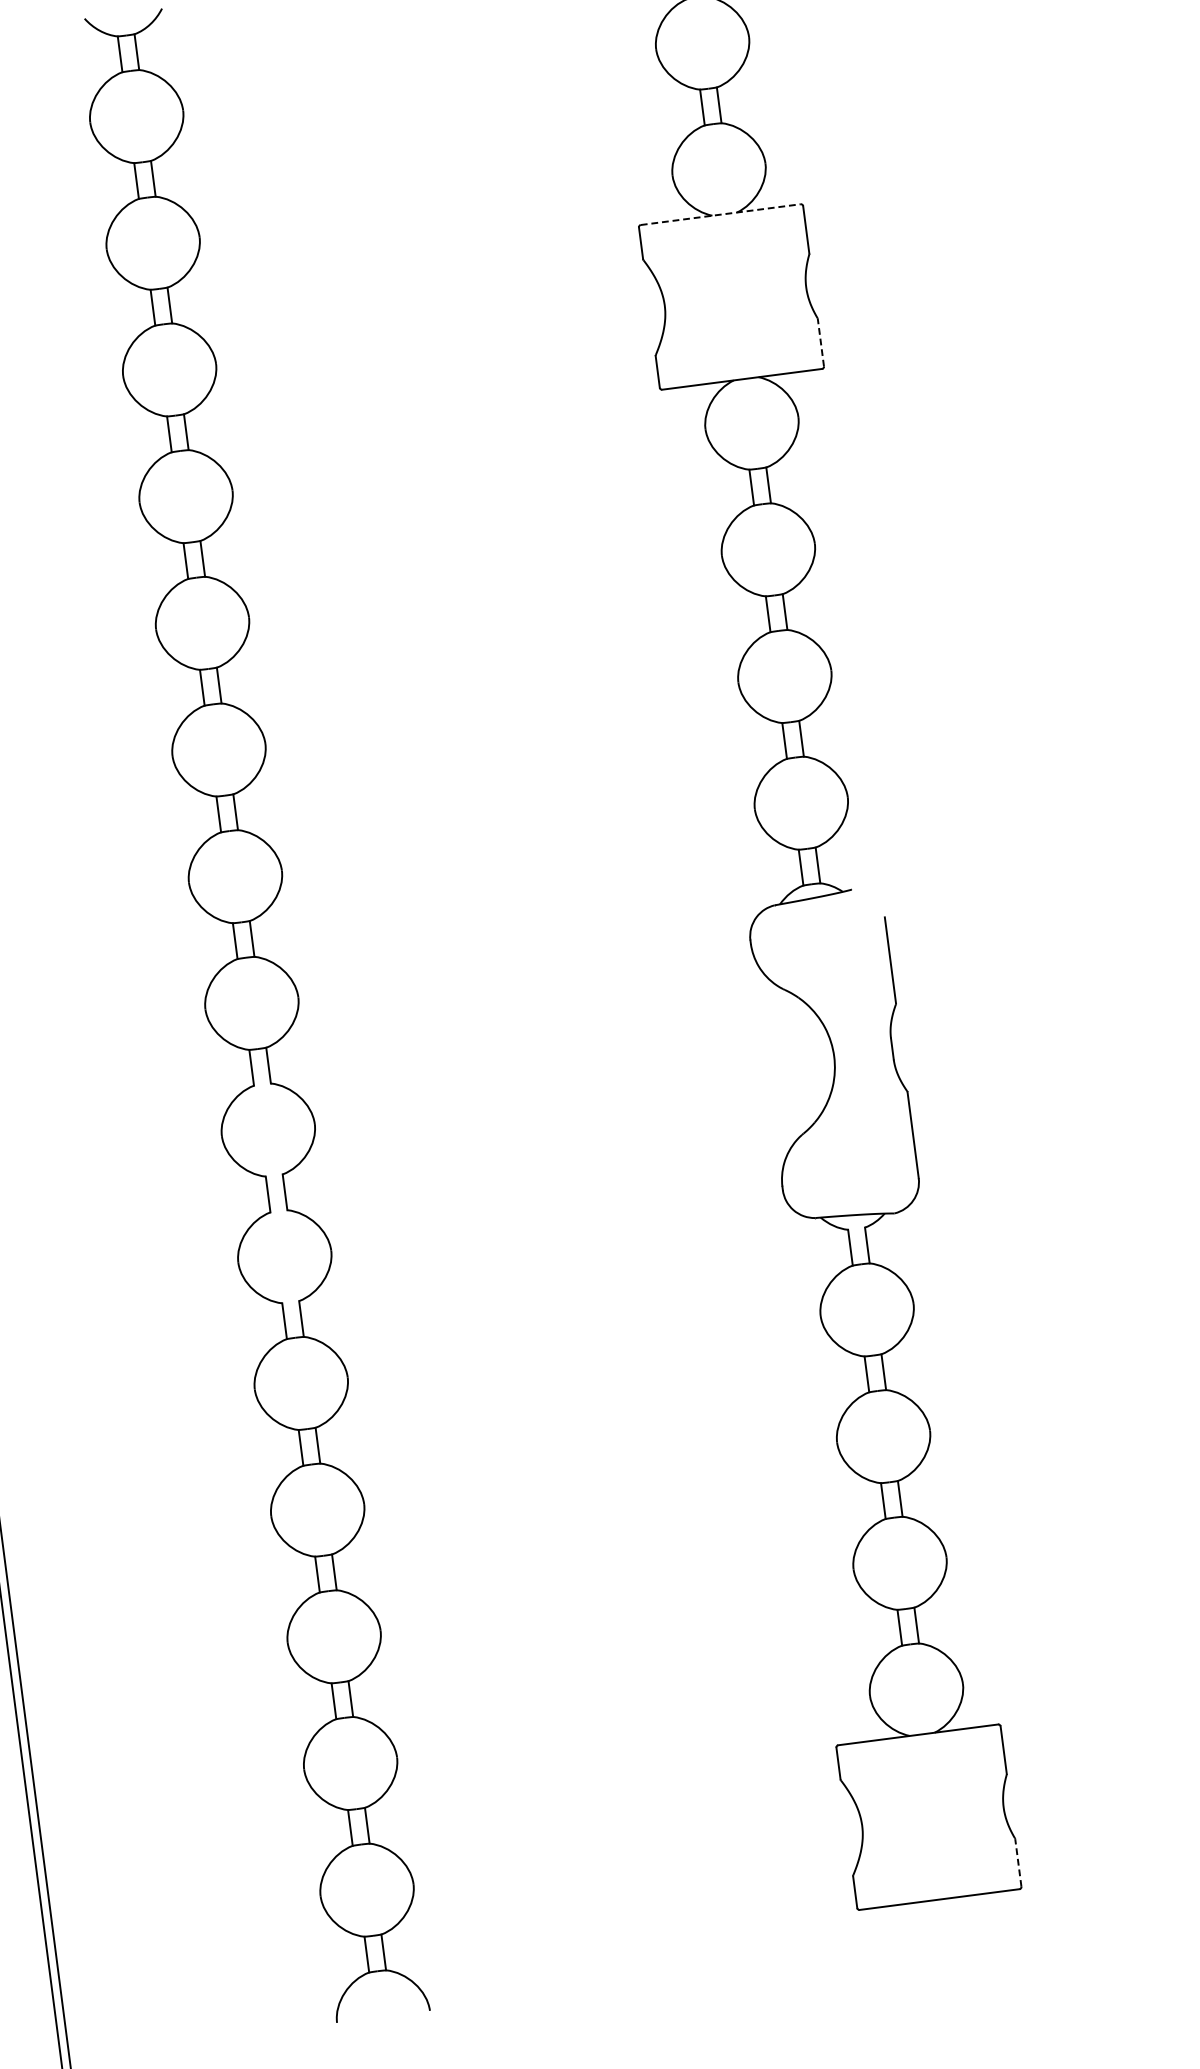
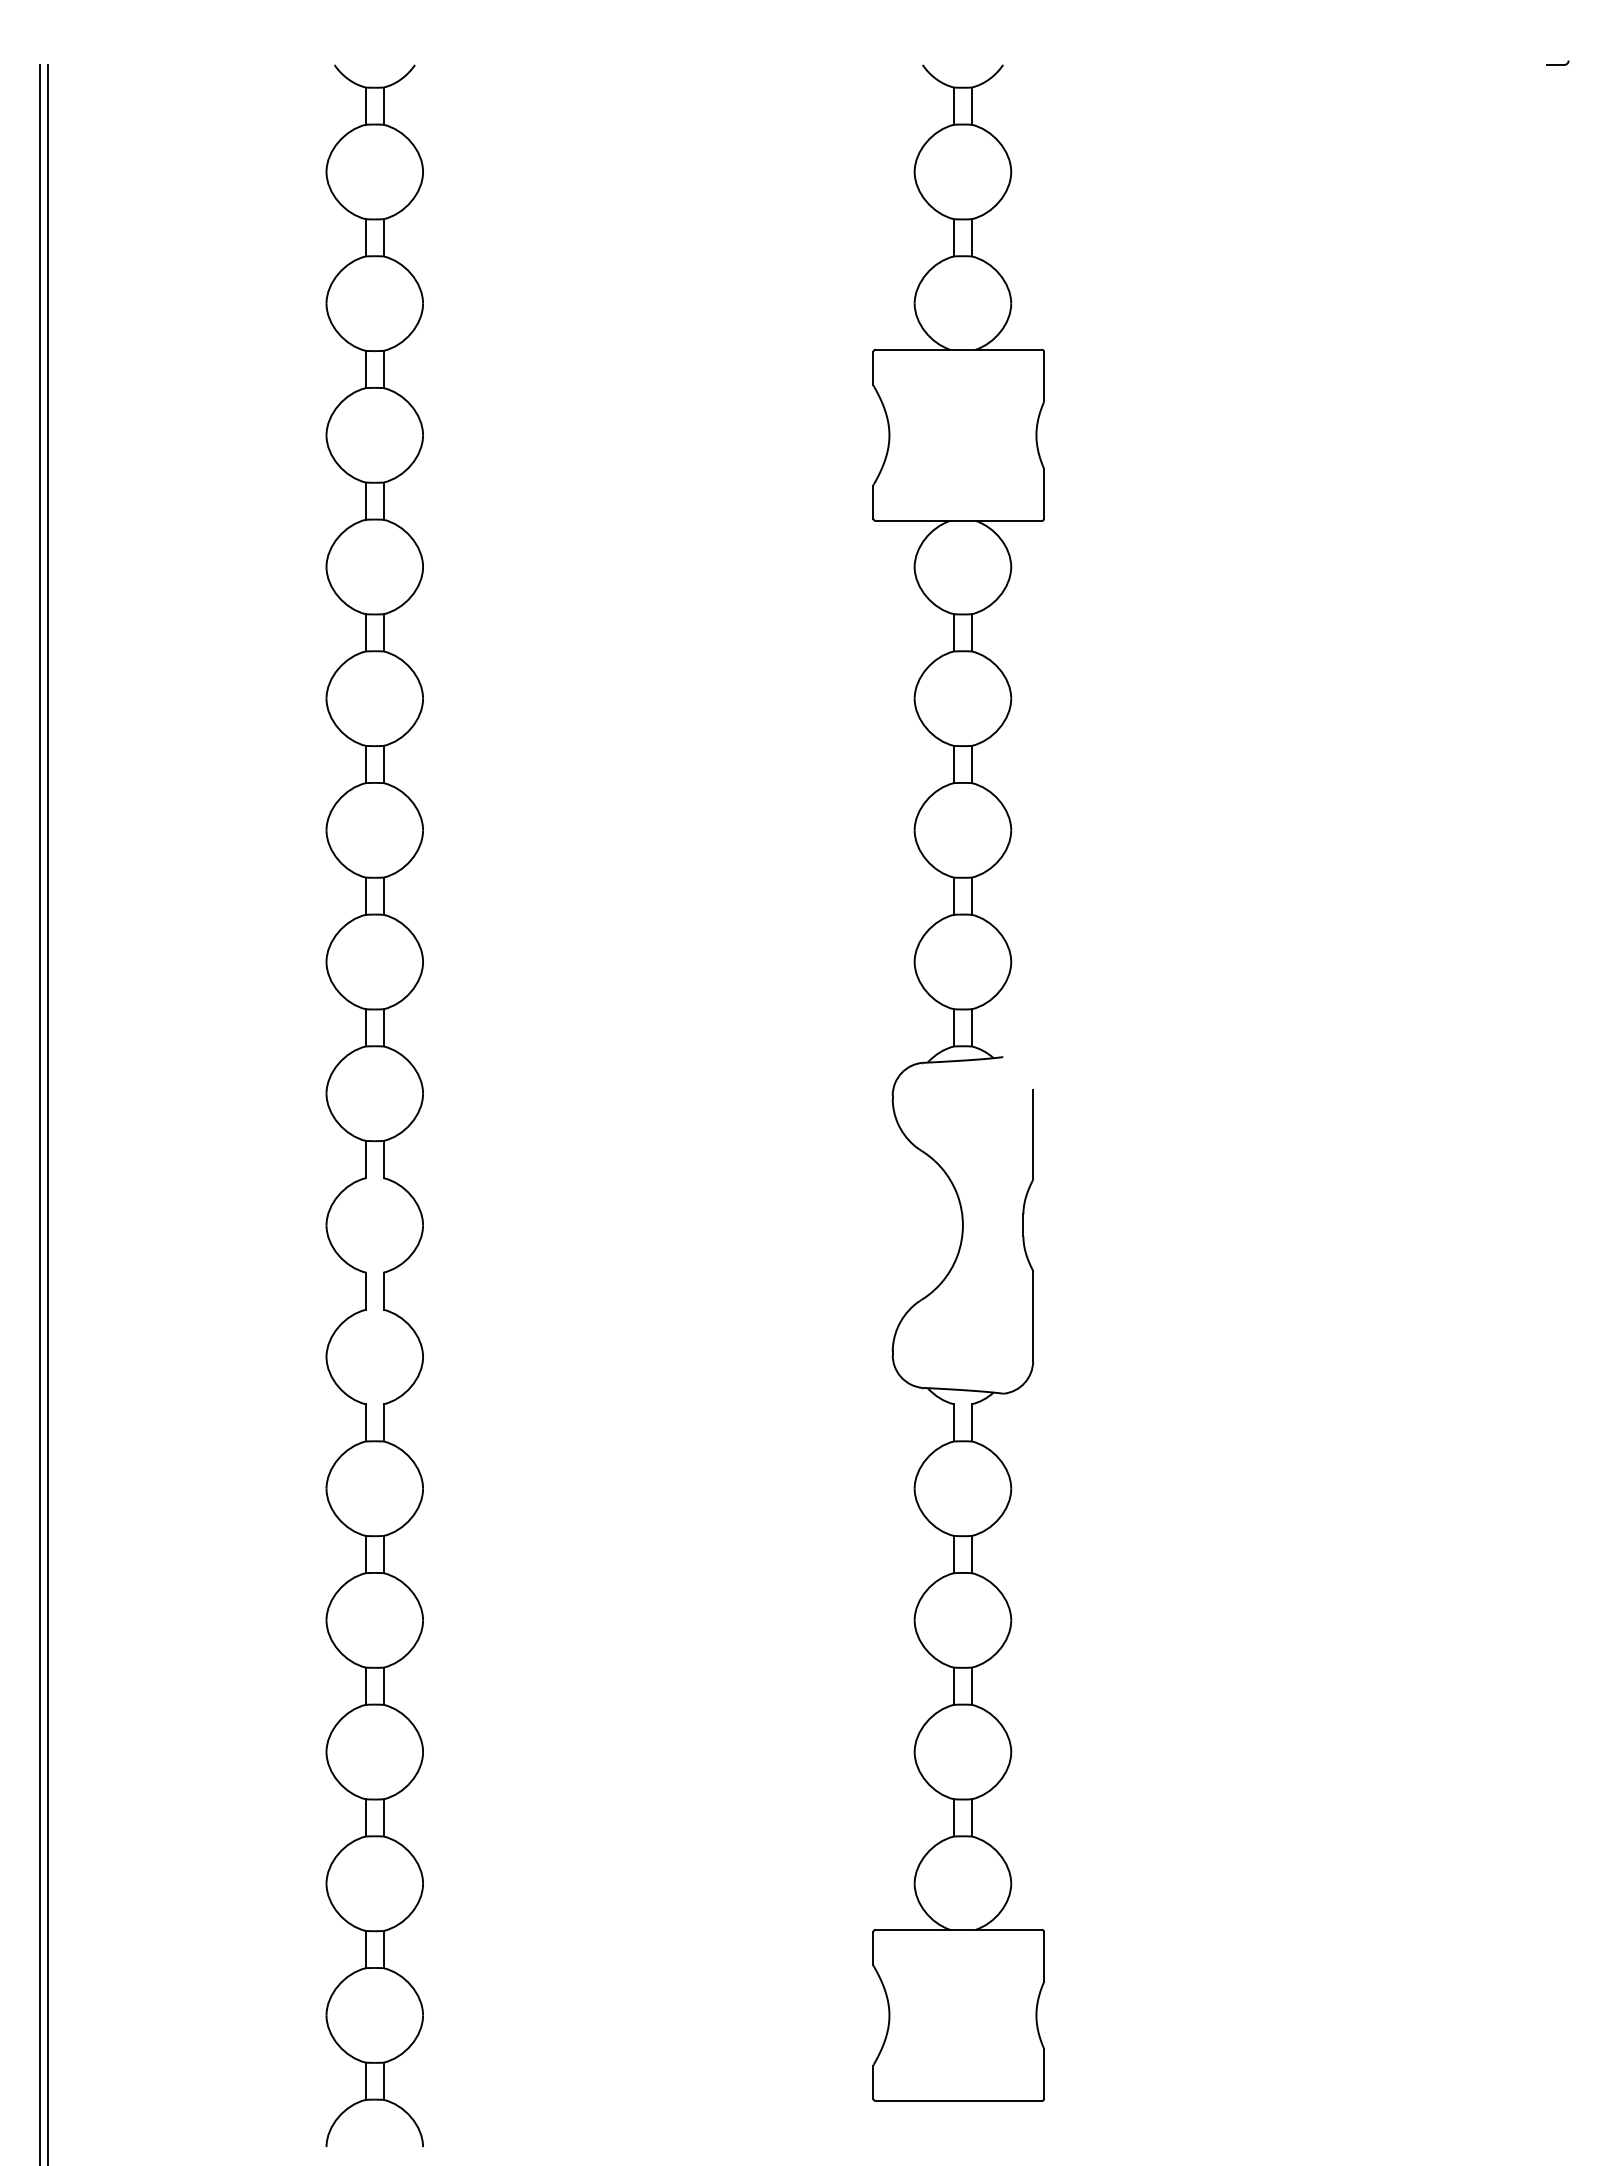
line: (721, 214) -> (959, 349), dashed -> solid
line: (821, 342) -> (1044, 493), dashed -> solid
line: (1018, 1863) -> (1044, 2074), dashed -> solid

